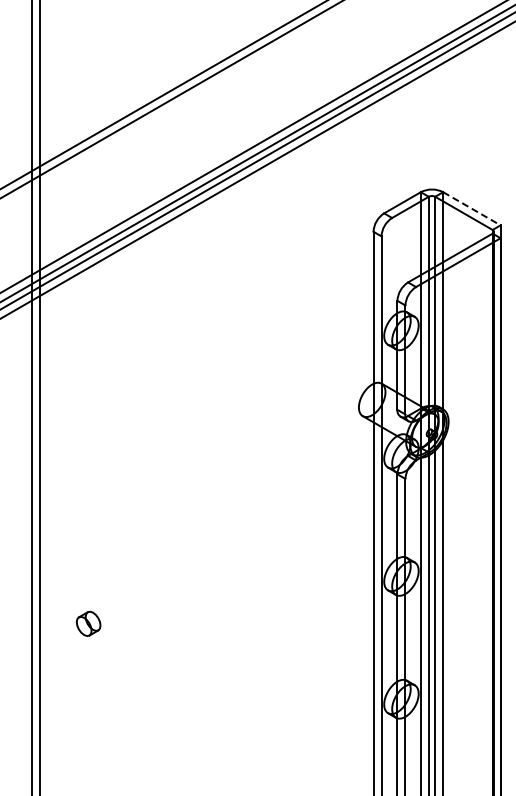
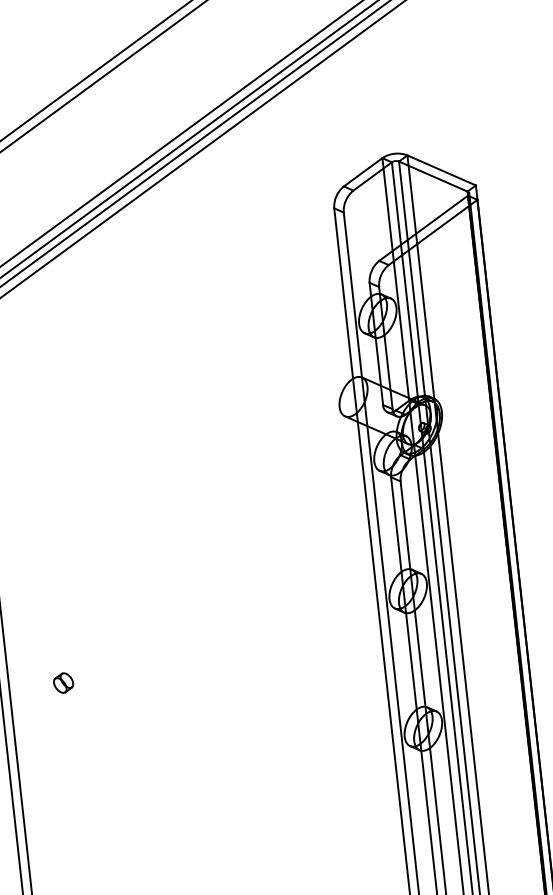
line: (472, 209) -> (442, 171), dashed -> solid
part: (88, 623) -> (63, 682), size x0.71

